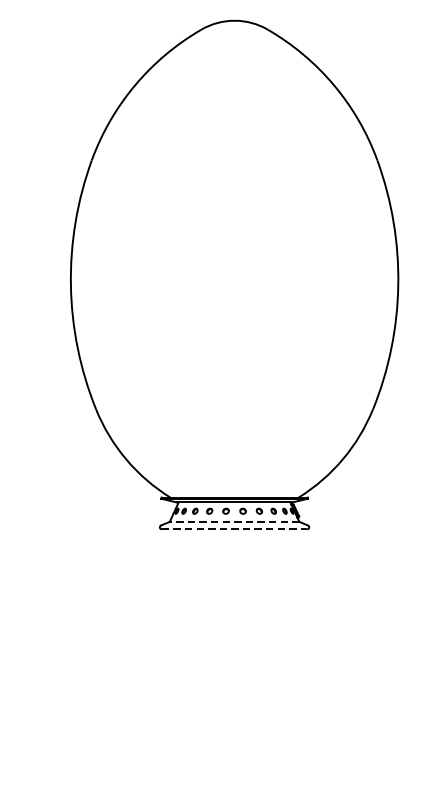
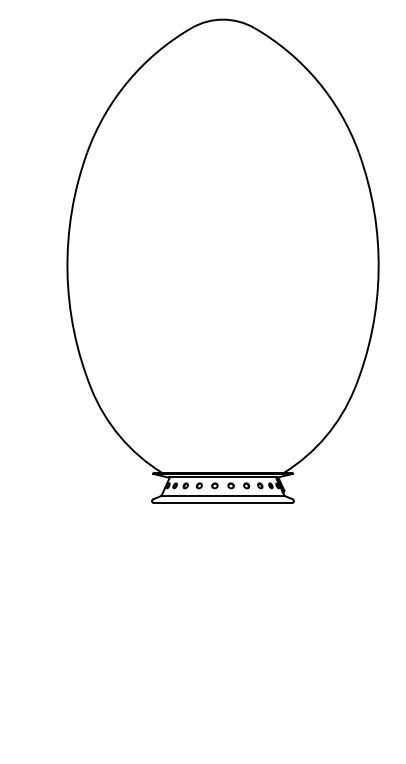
line: (235, 521) -> (223, 495), dashed -> solid
line: (235, 529) -> (223, 503), dashed -> solid

